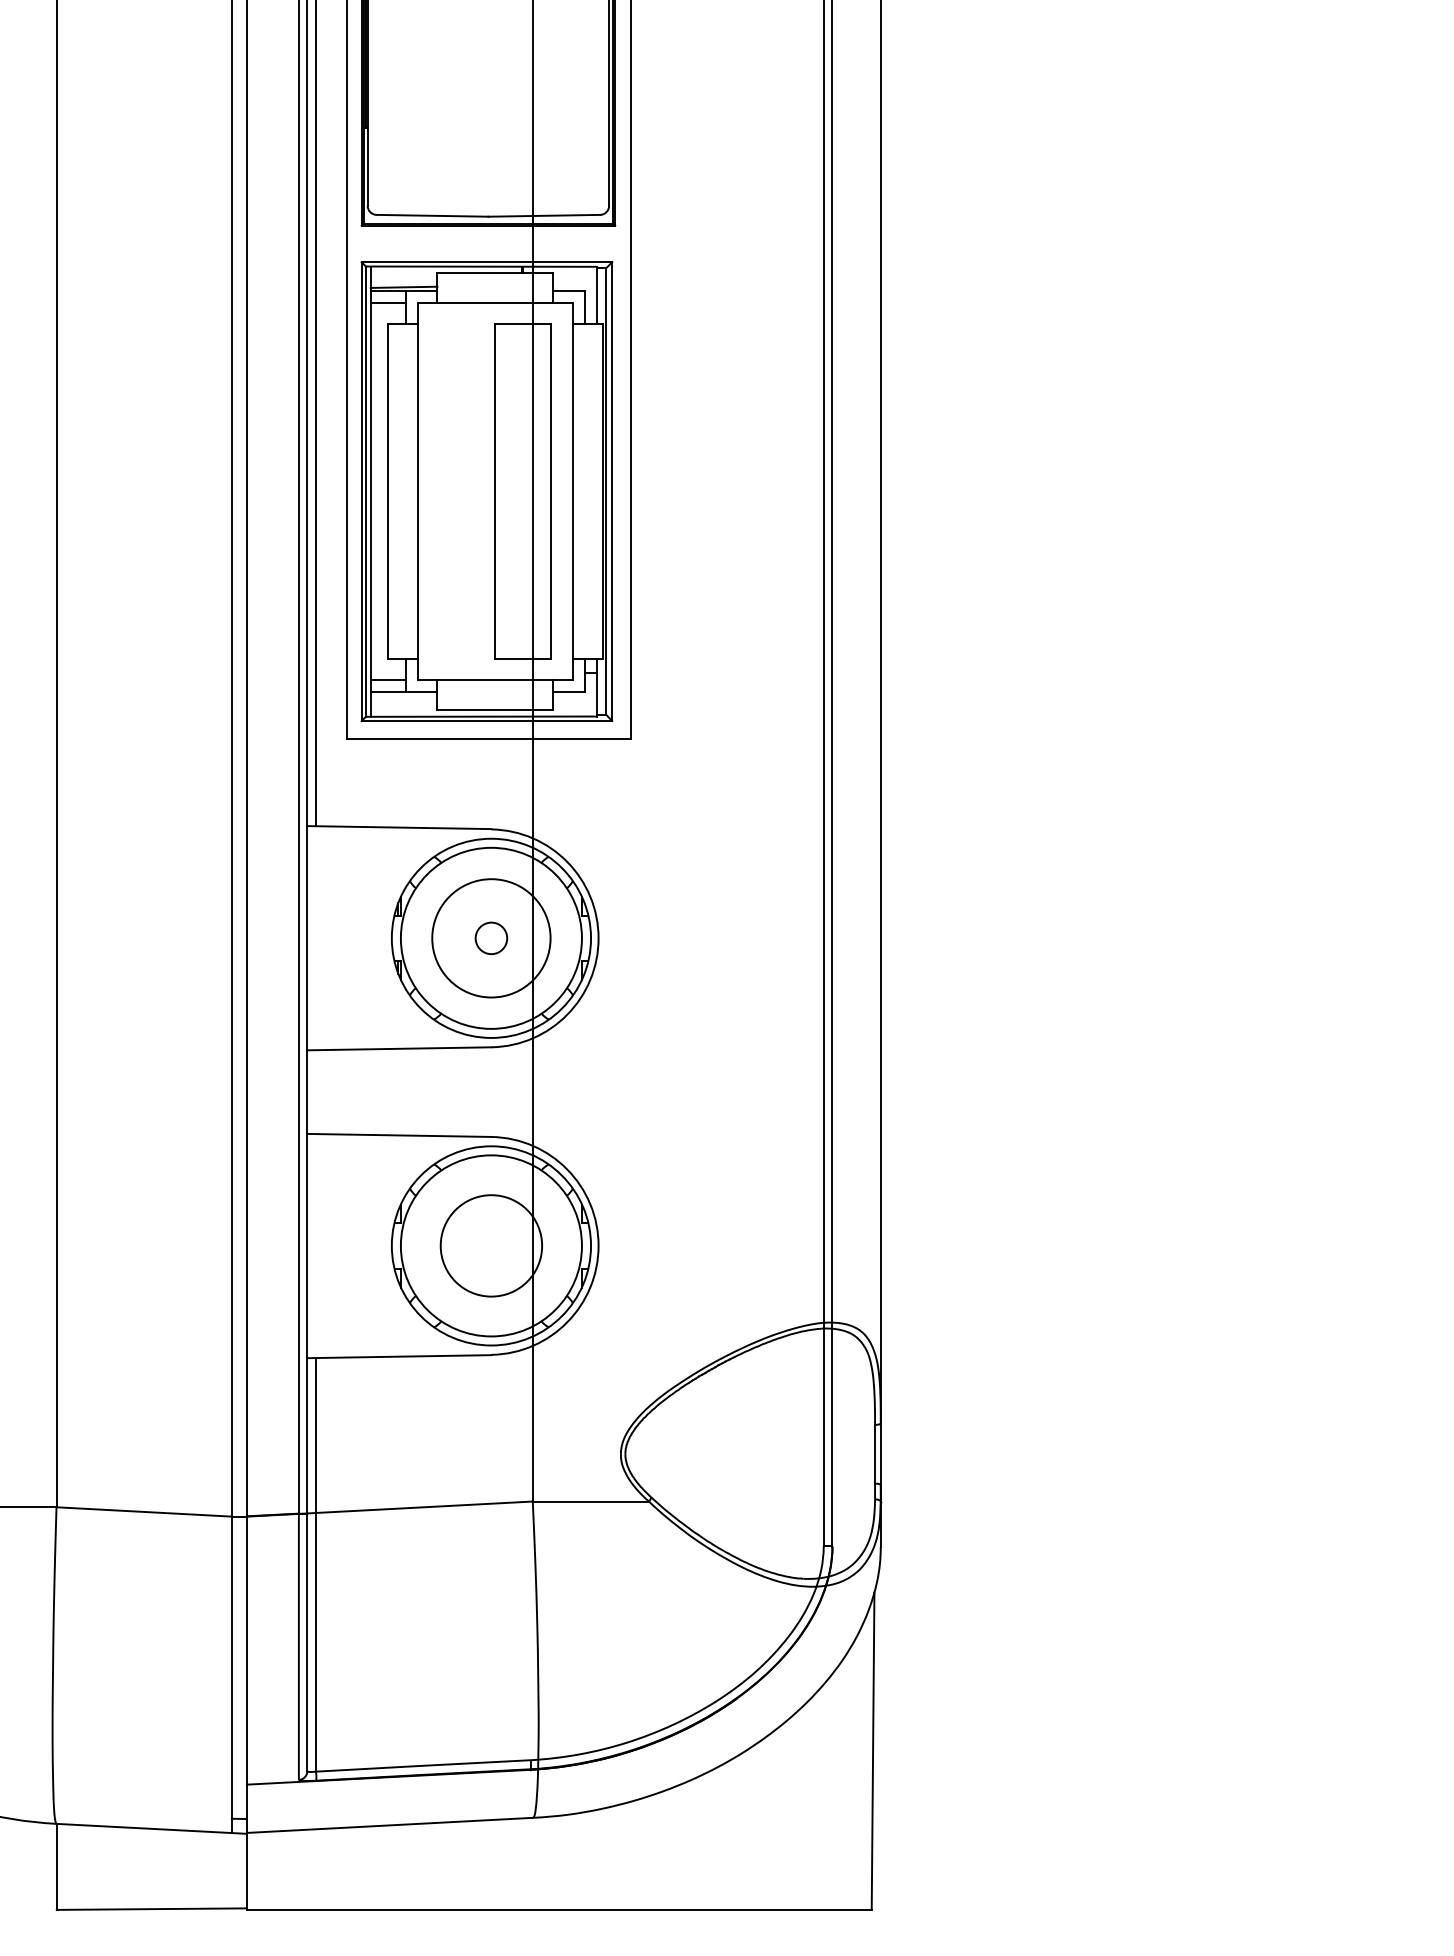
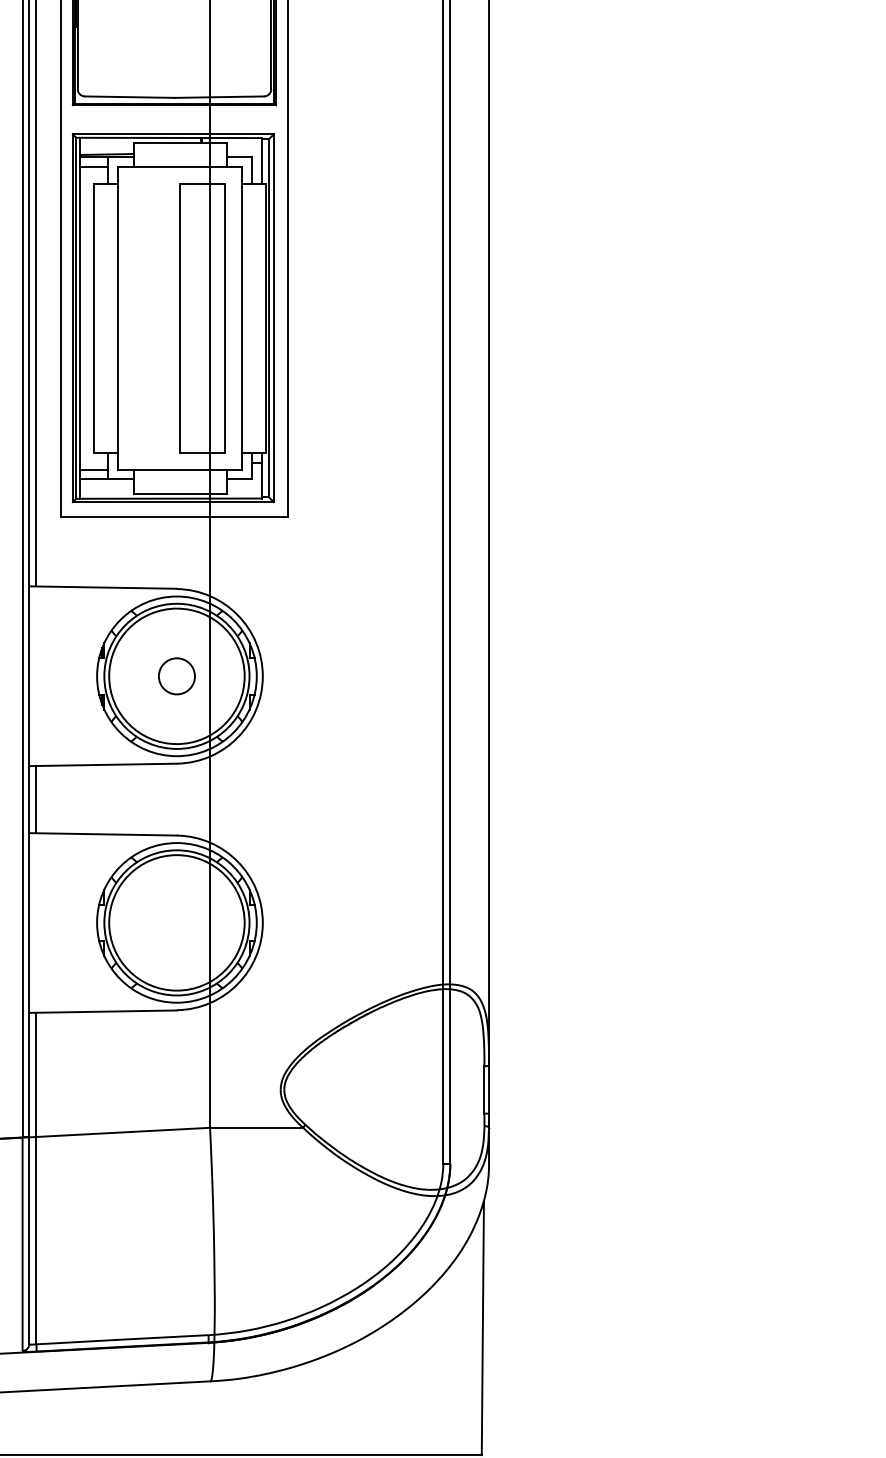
circle: (490, 937) -> (176, 675), size x1.43
part: (491, 938) -> (176, 676), size x1.43
line: (316, 1091) -> (36, 799), added
circle: (490, 1245) -> (176, 922), size x1.67

